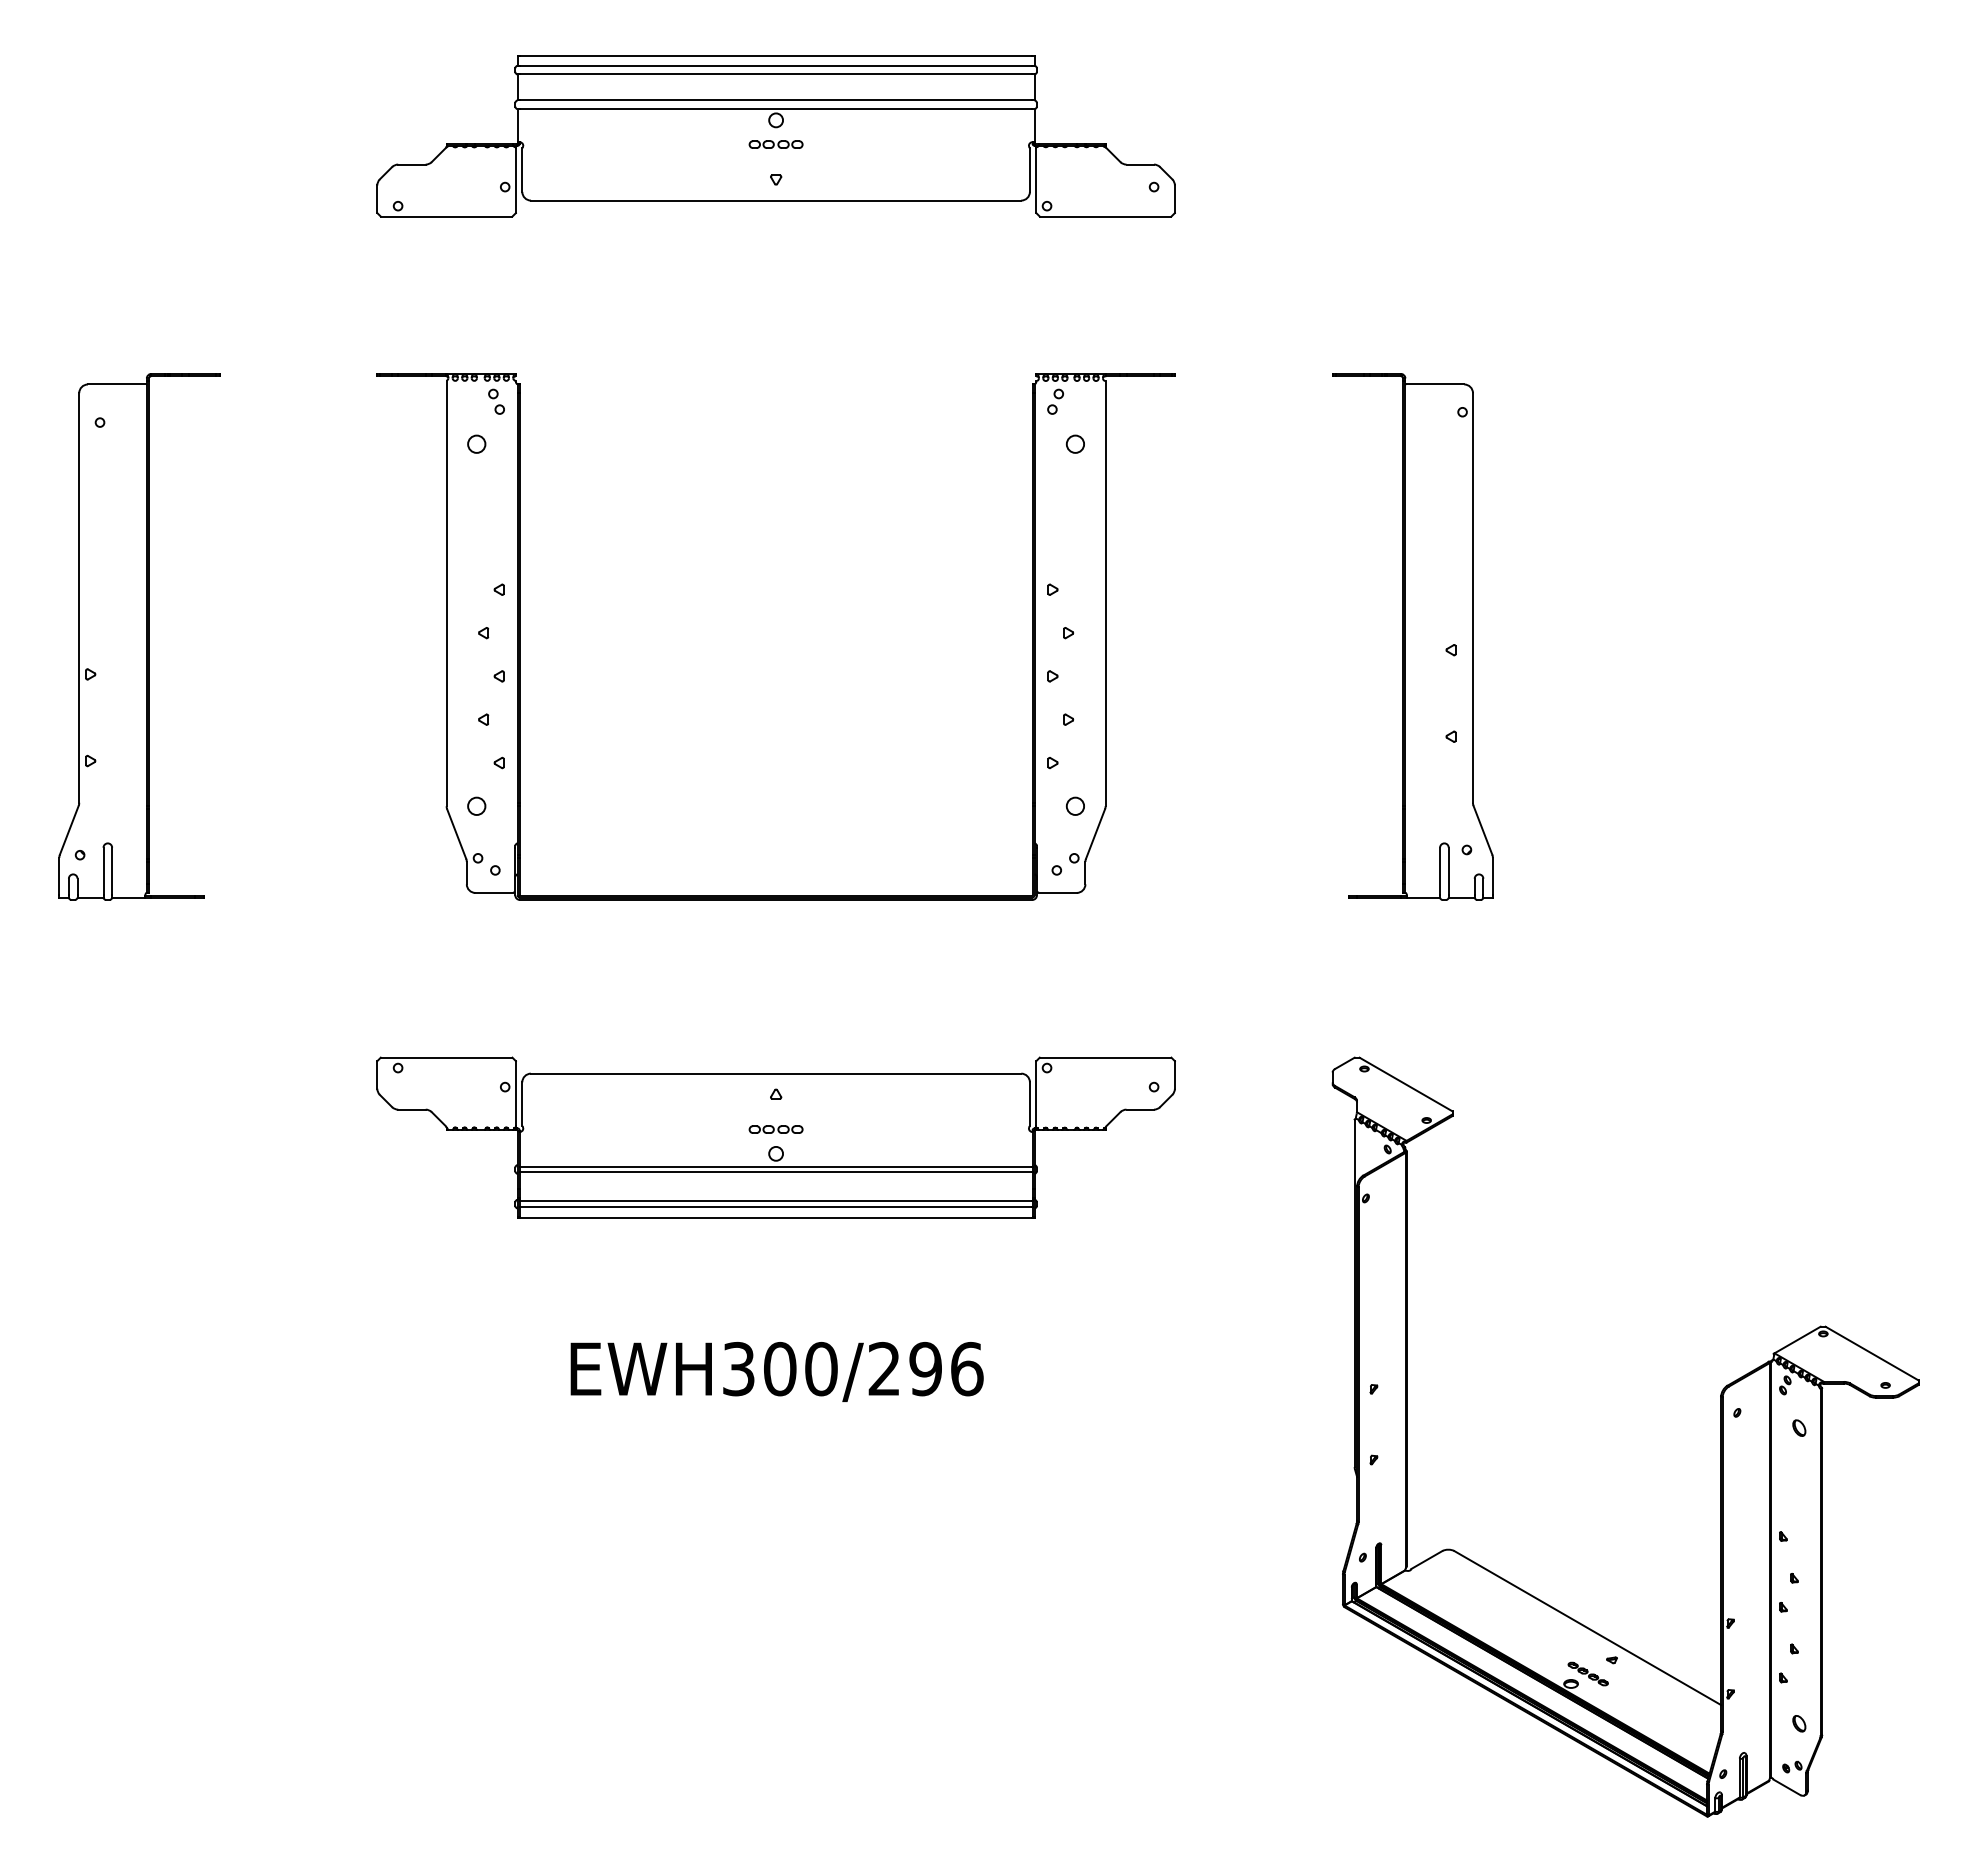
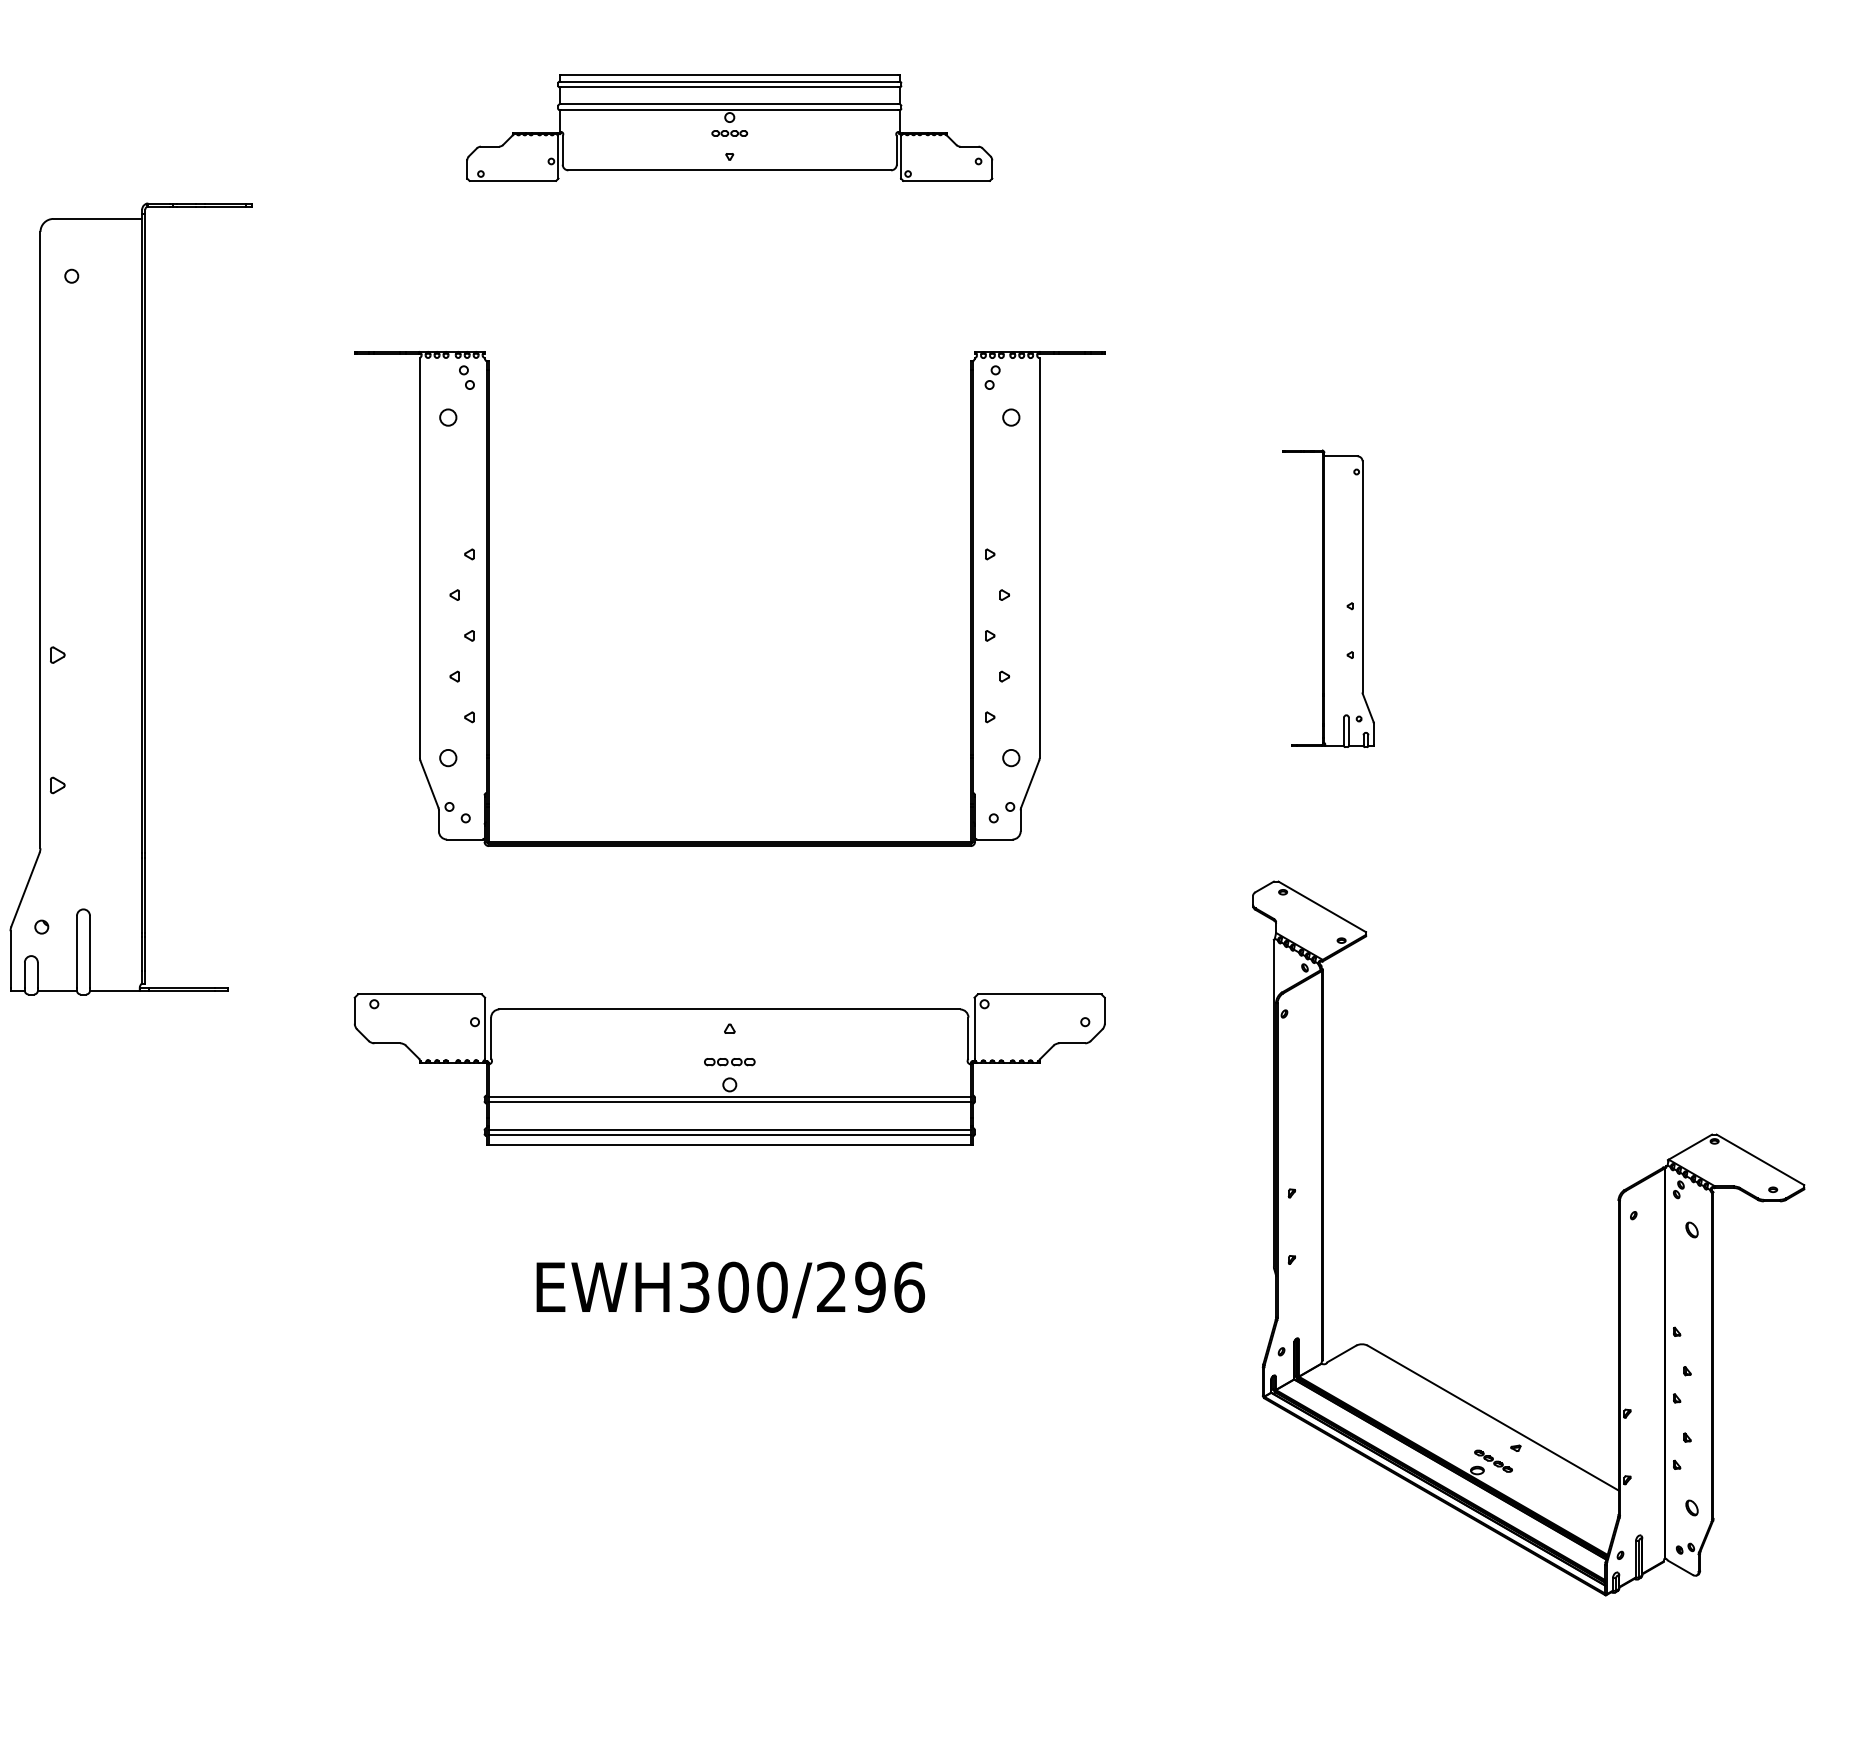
part: (775, 136) -> (729, 128), size x0.7
part: (139, 636) -> (131, 598), size x1.6
part: (1412, 636) -> (1328, 598), size x0.6
part: (1720, 1436) -> (1617, 1237), moved

